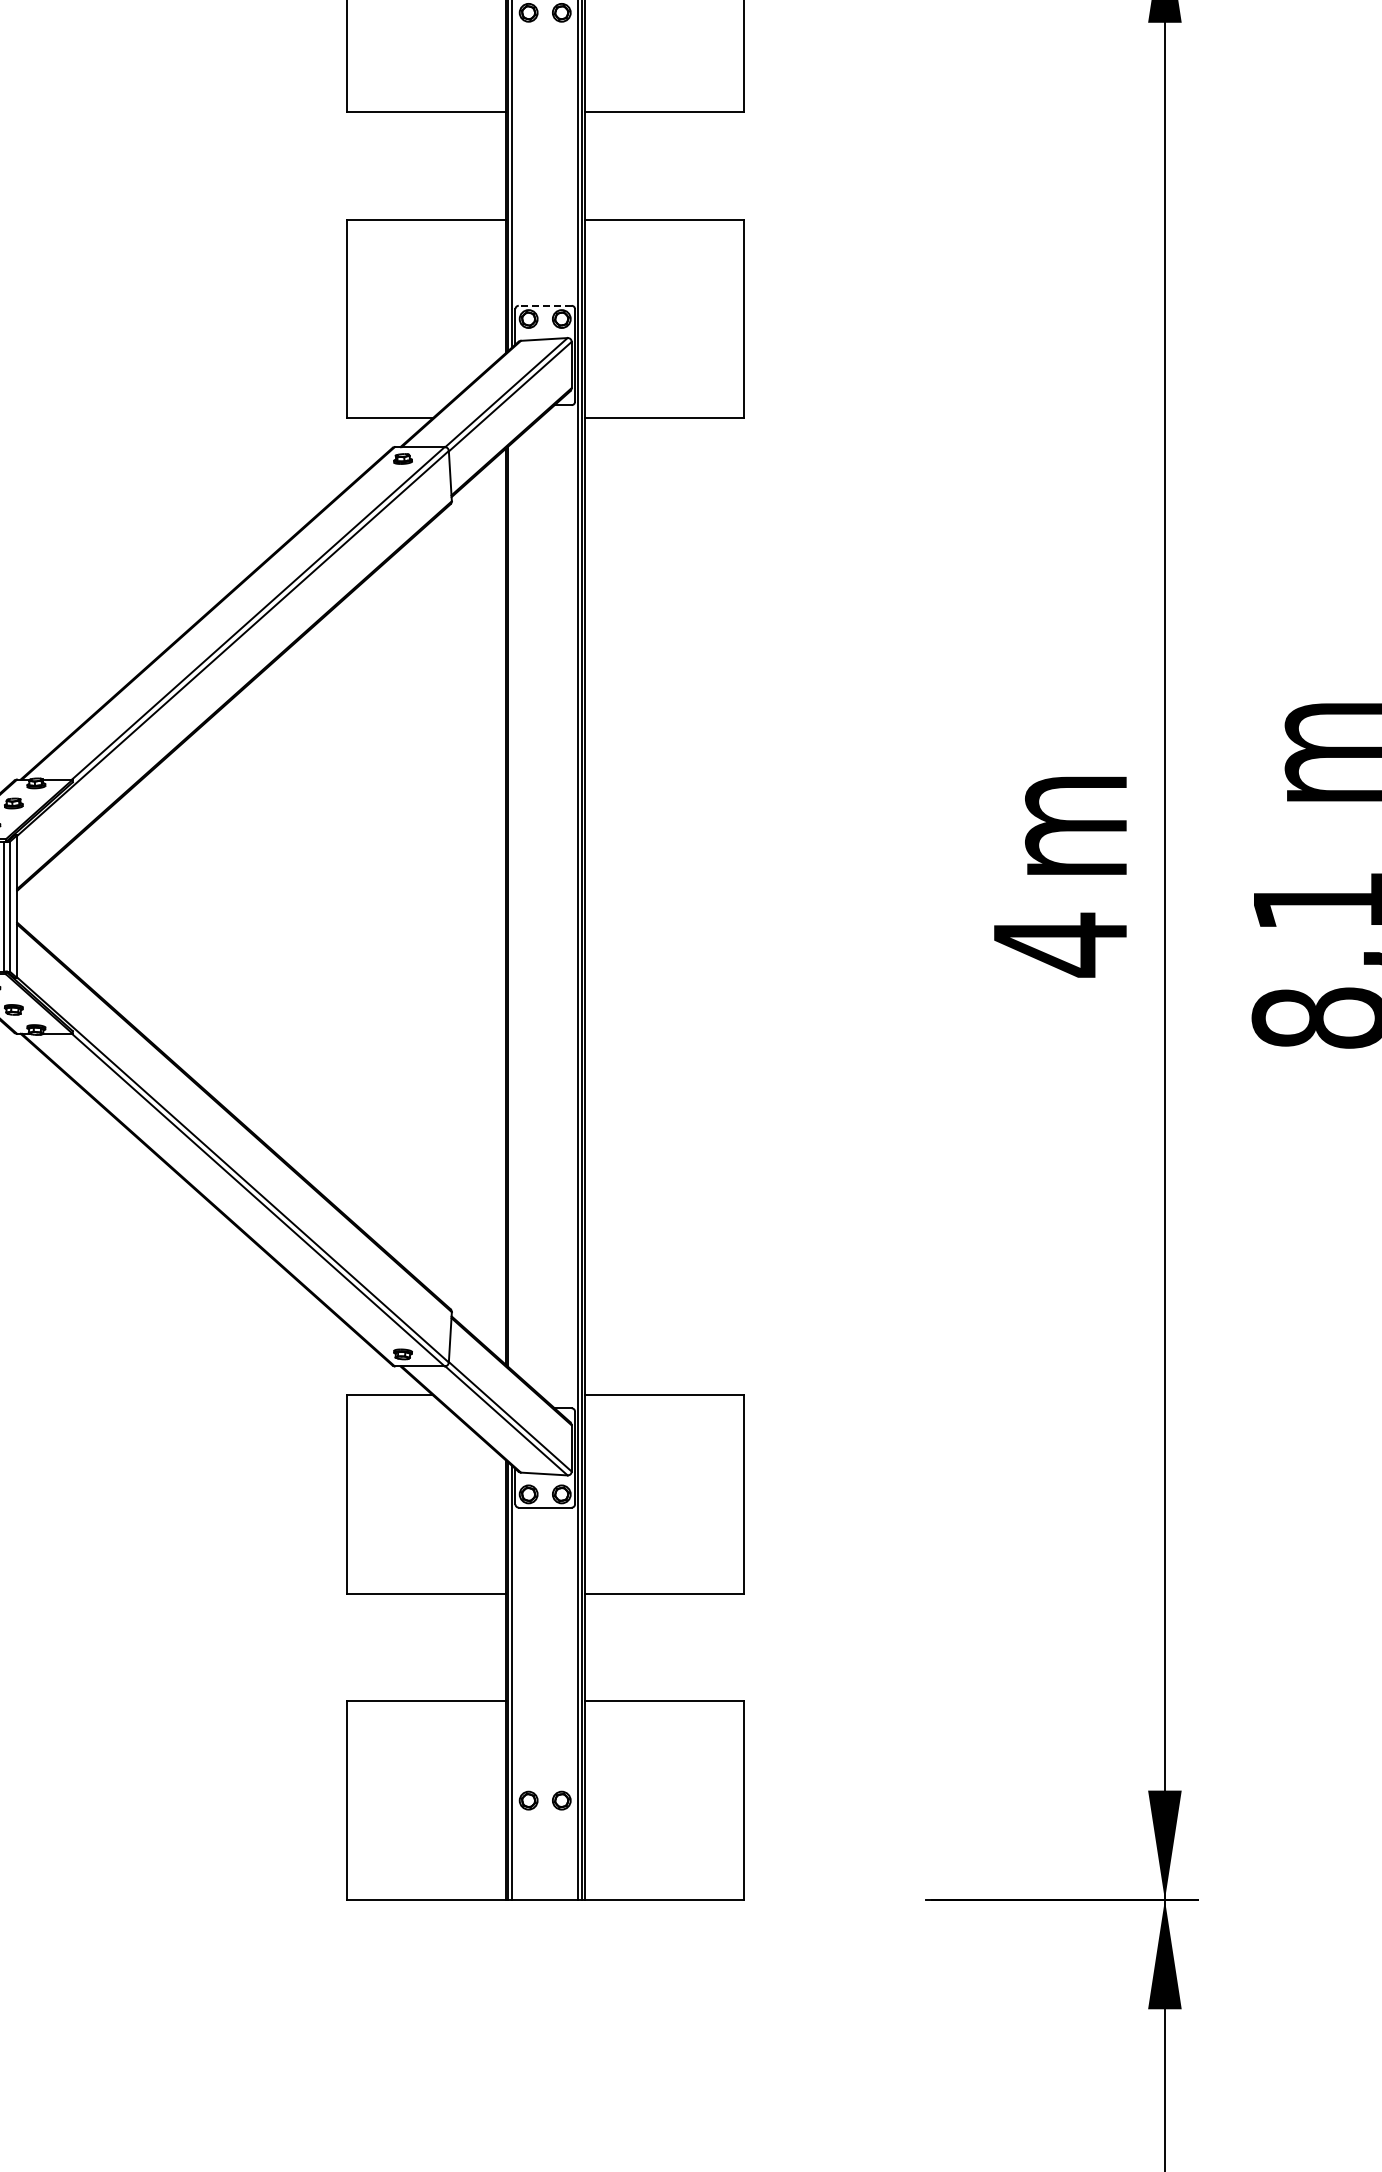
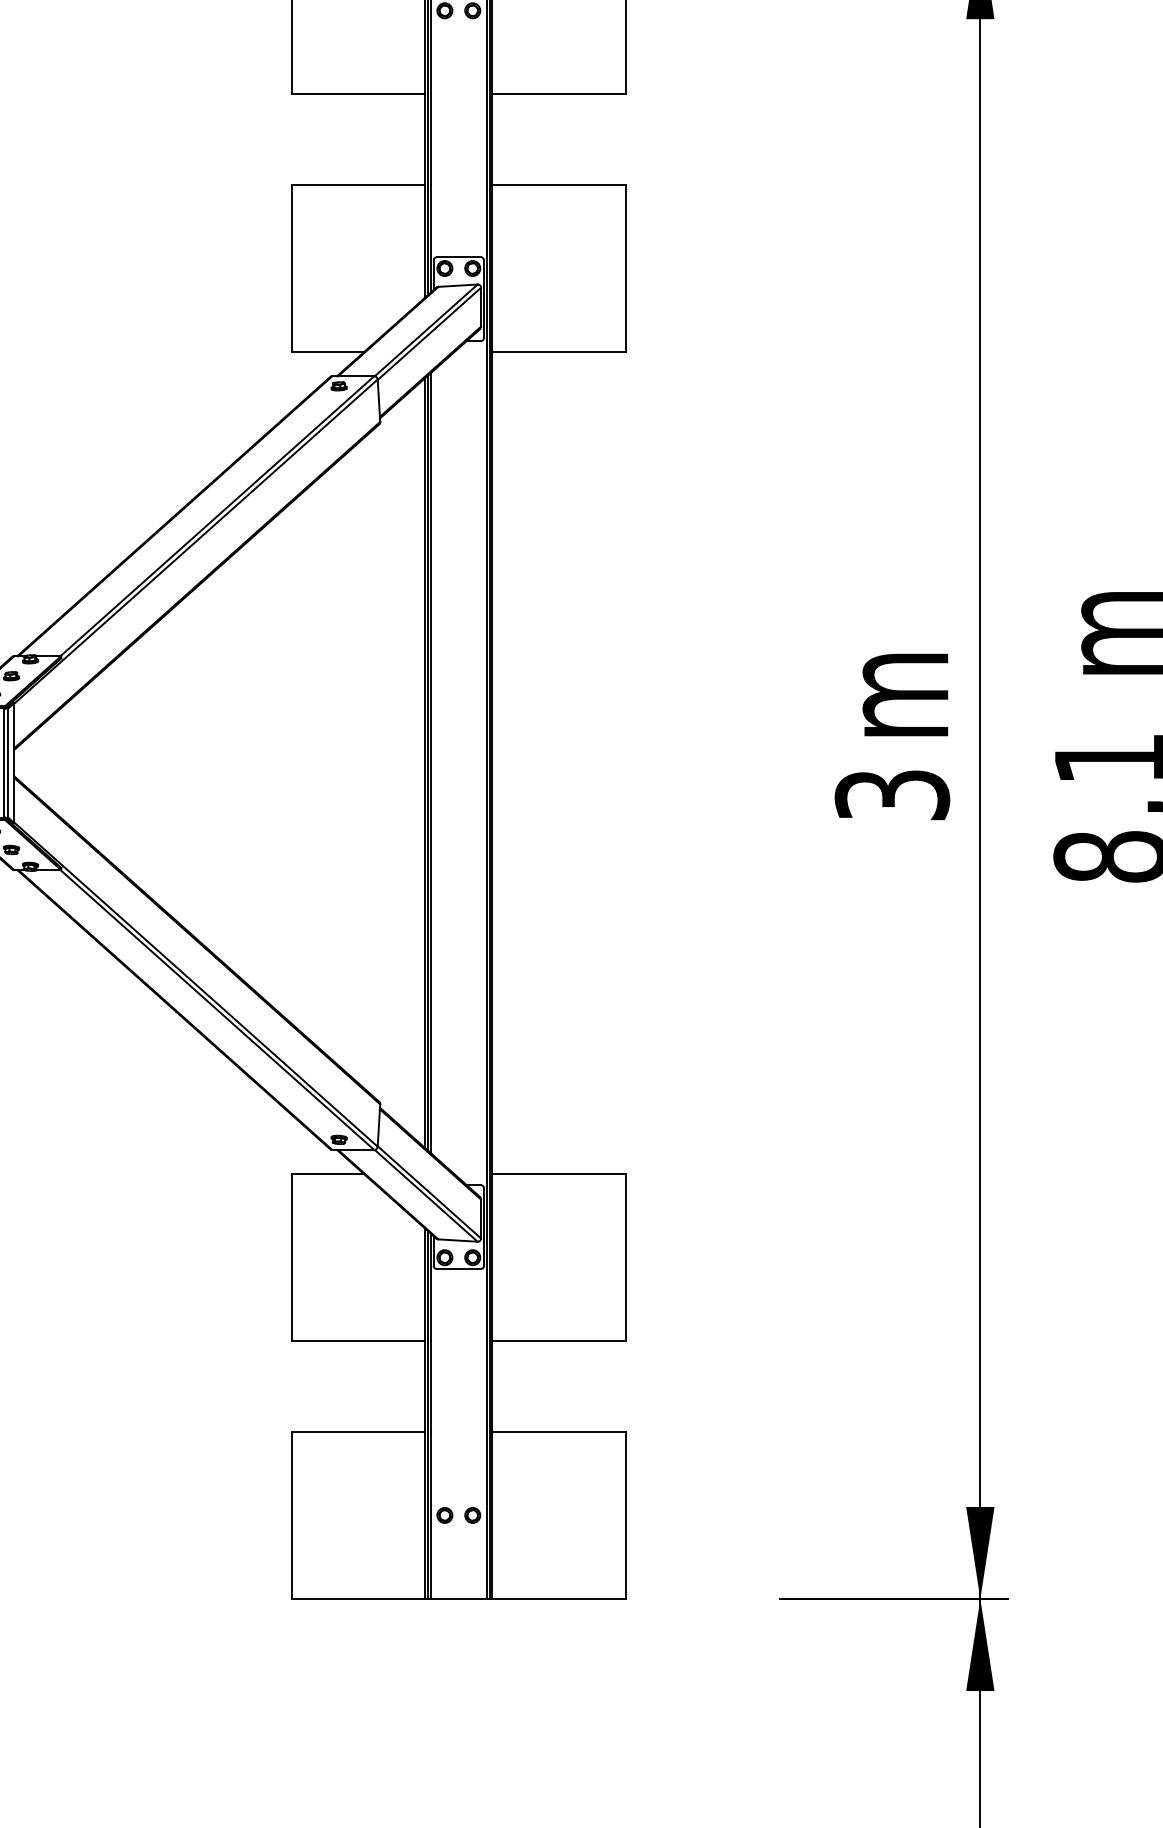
line: (544, 305) -> (458, 257), dashed -> solid
line: (512, 906) -> (431, 762), added
text: (1060, 944) -> (892, 794), 4 -> 3

